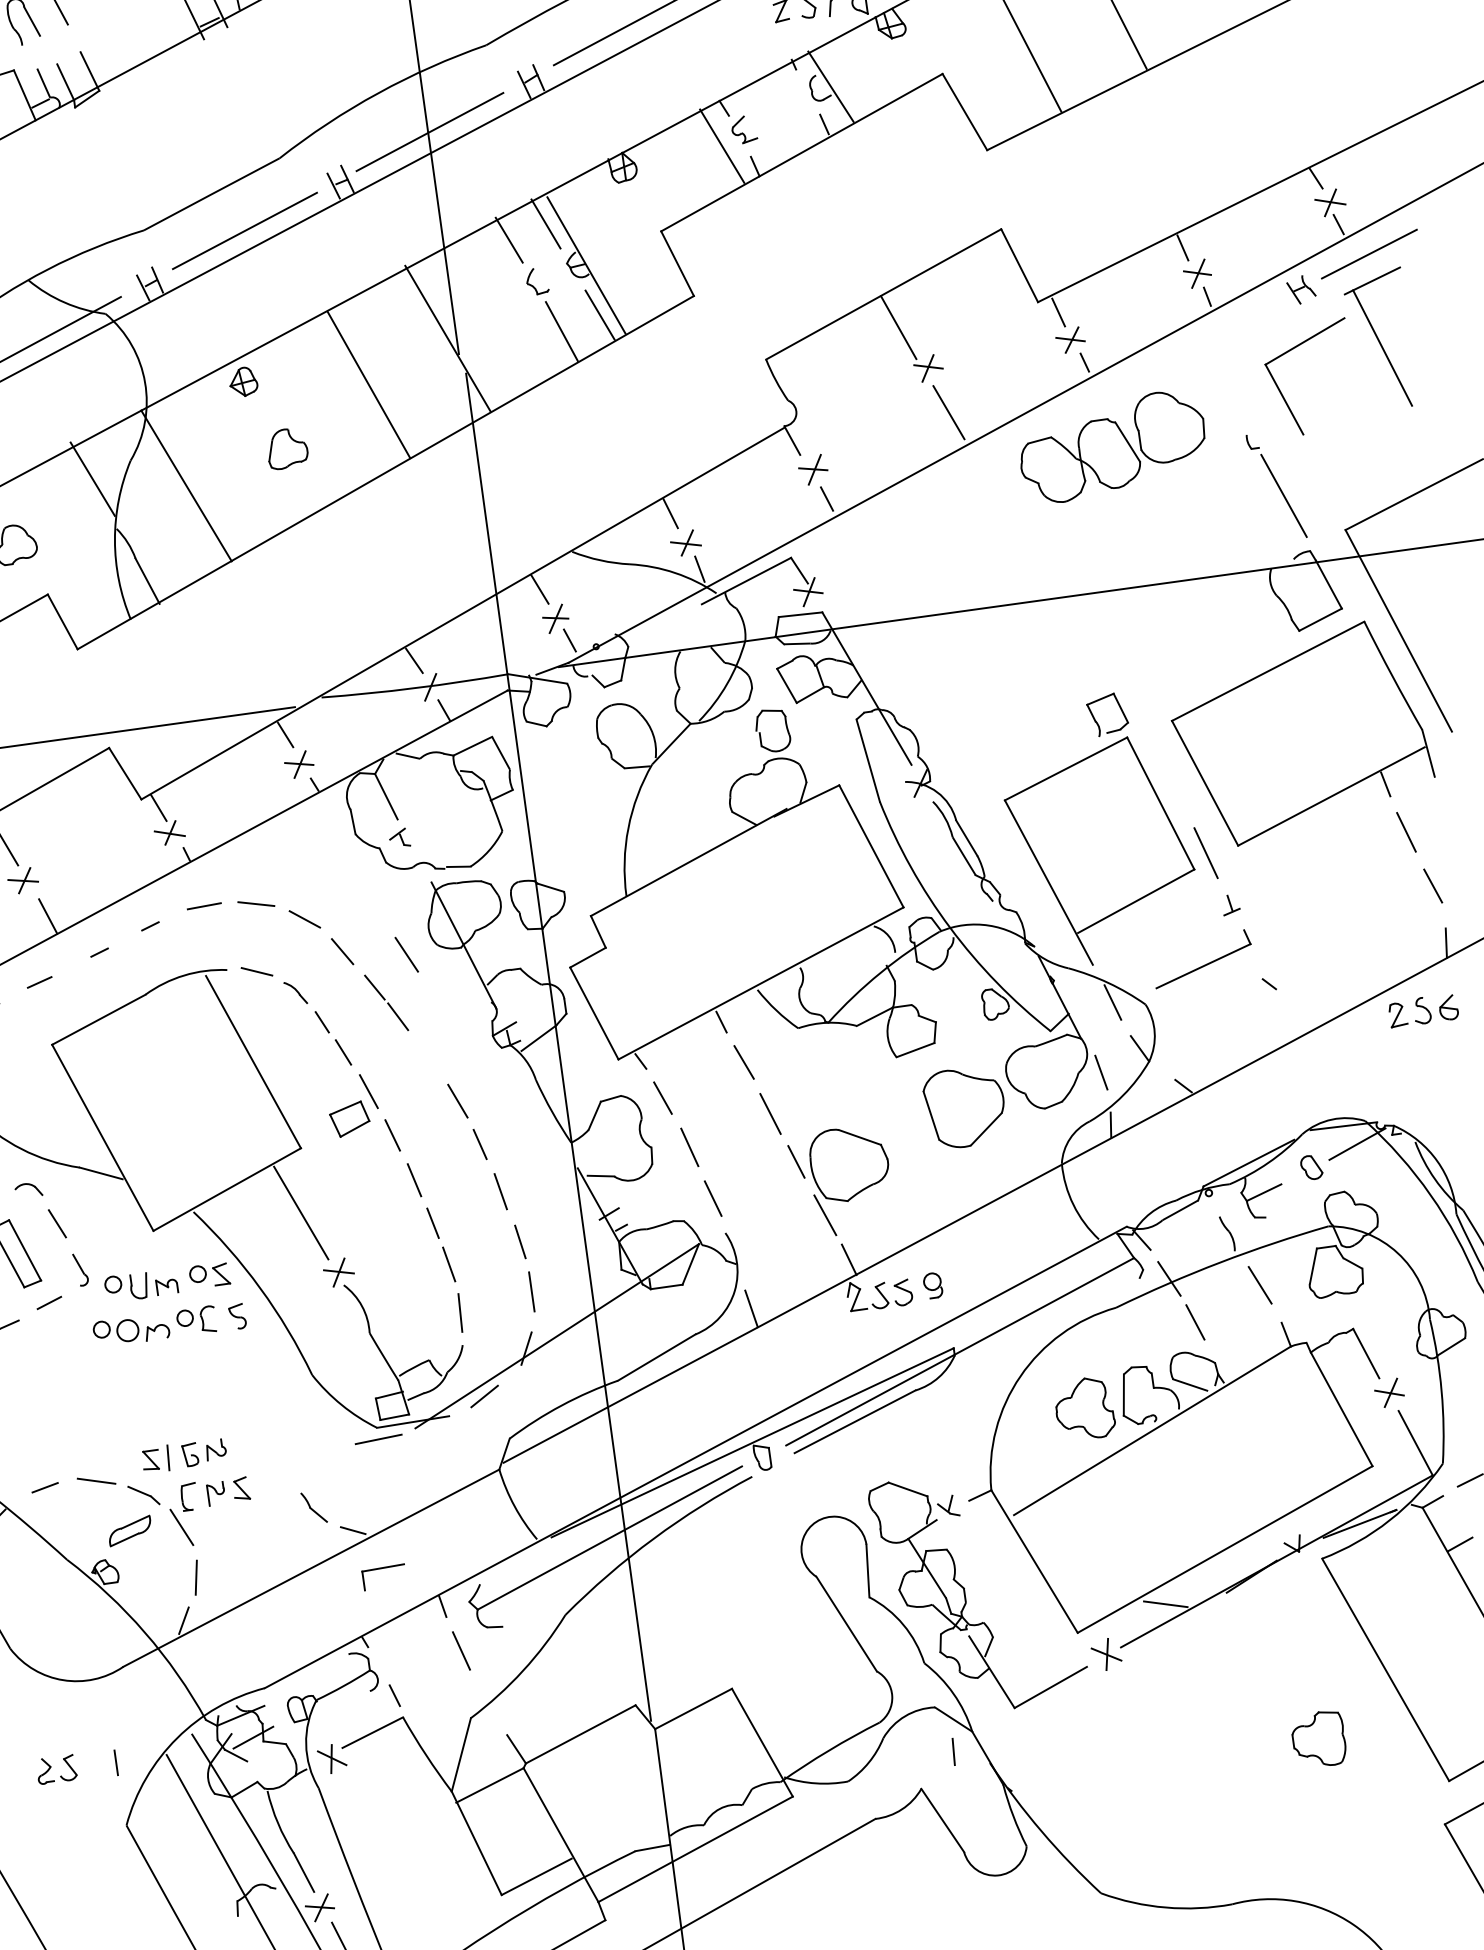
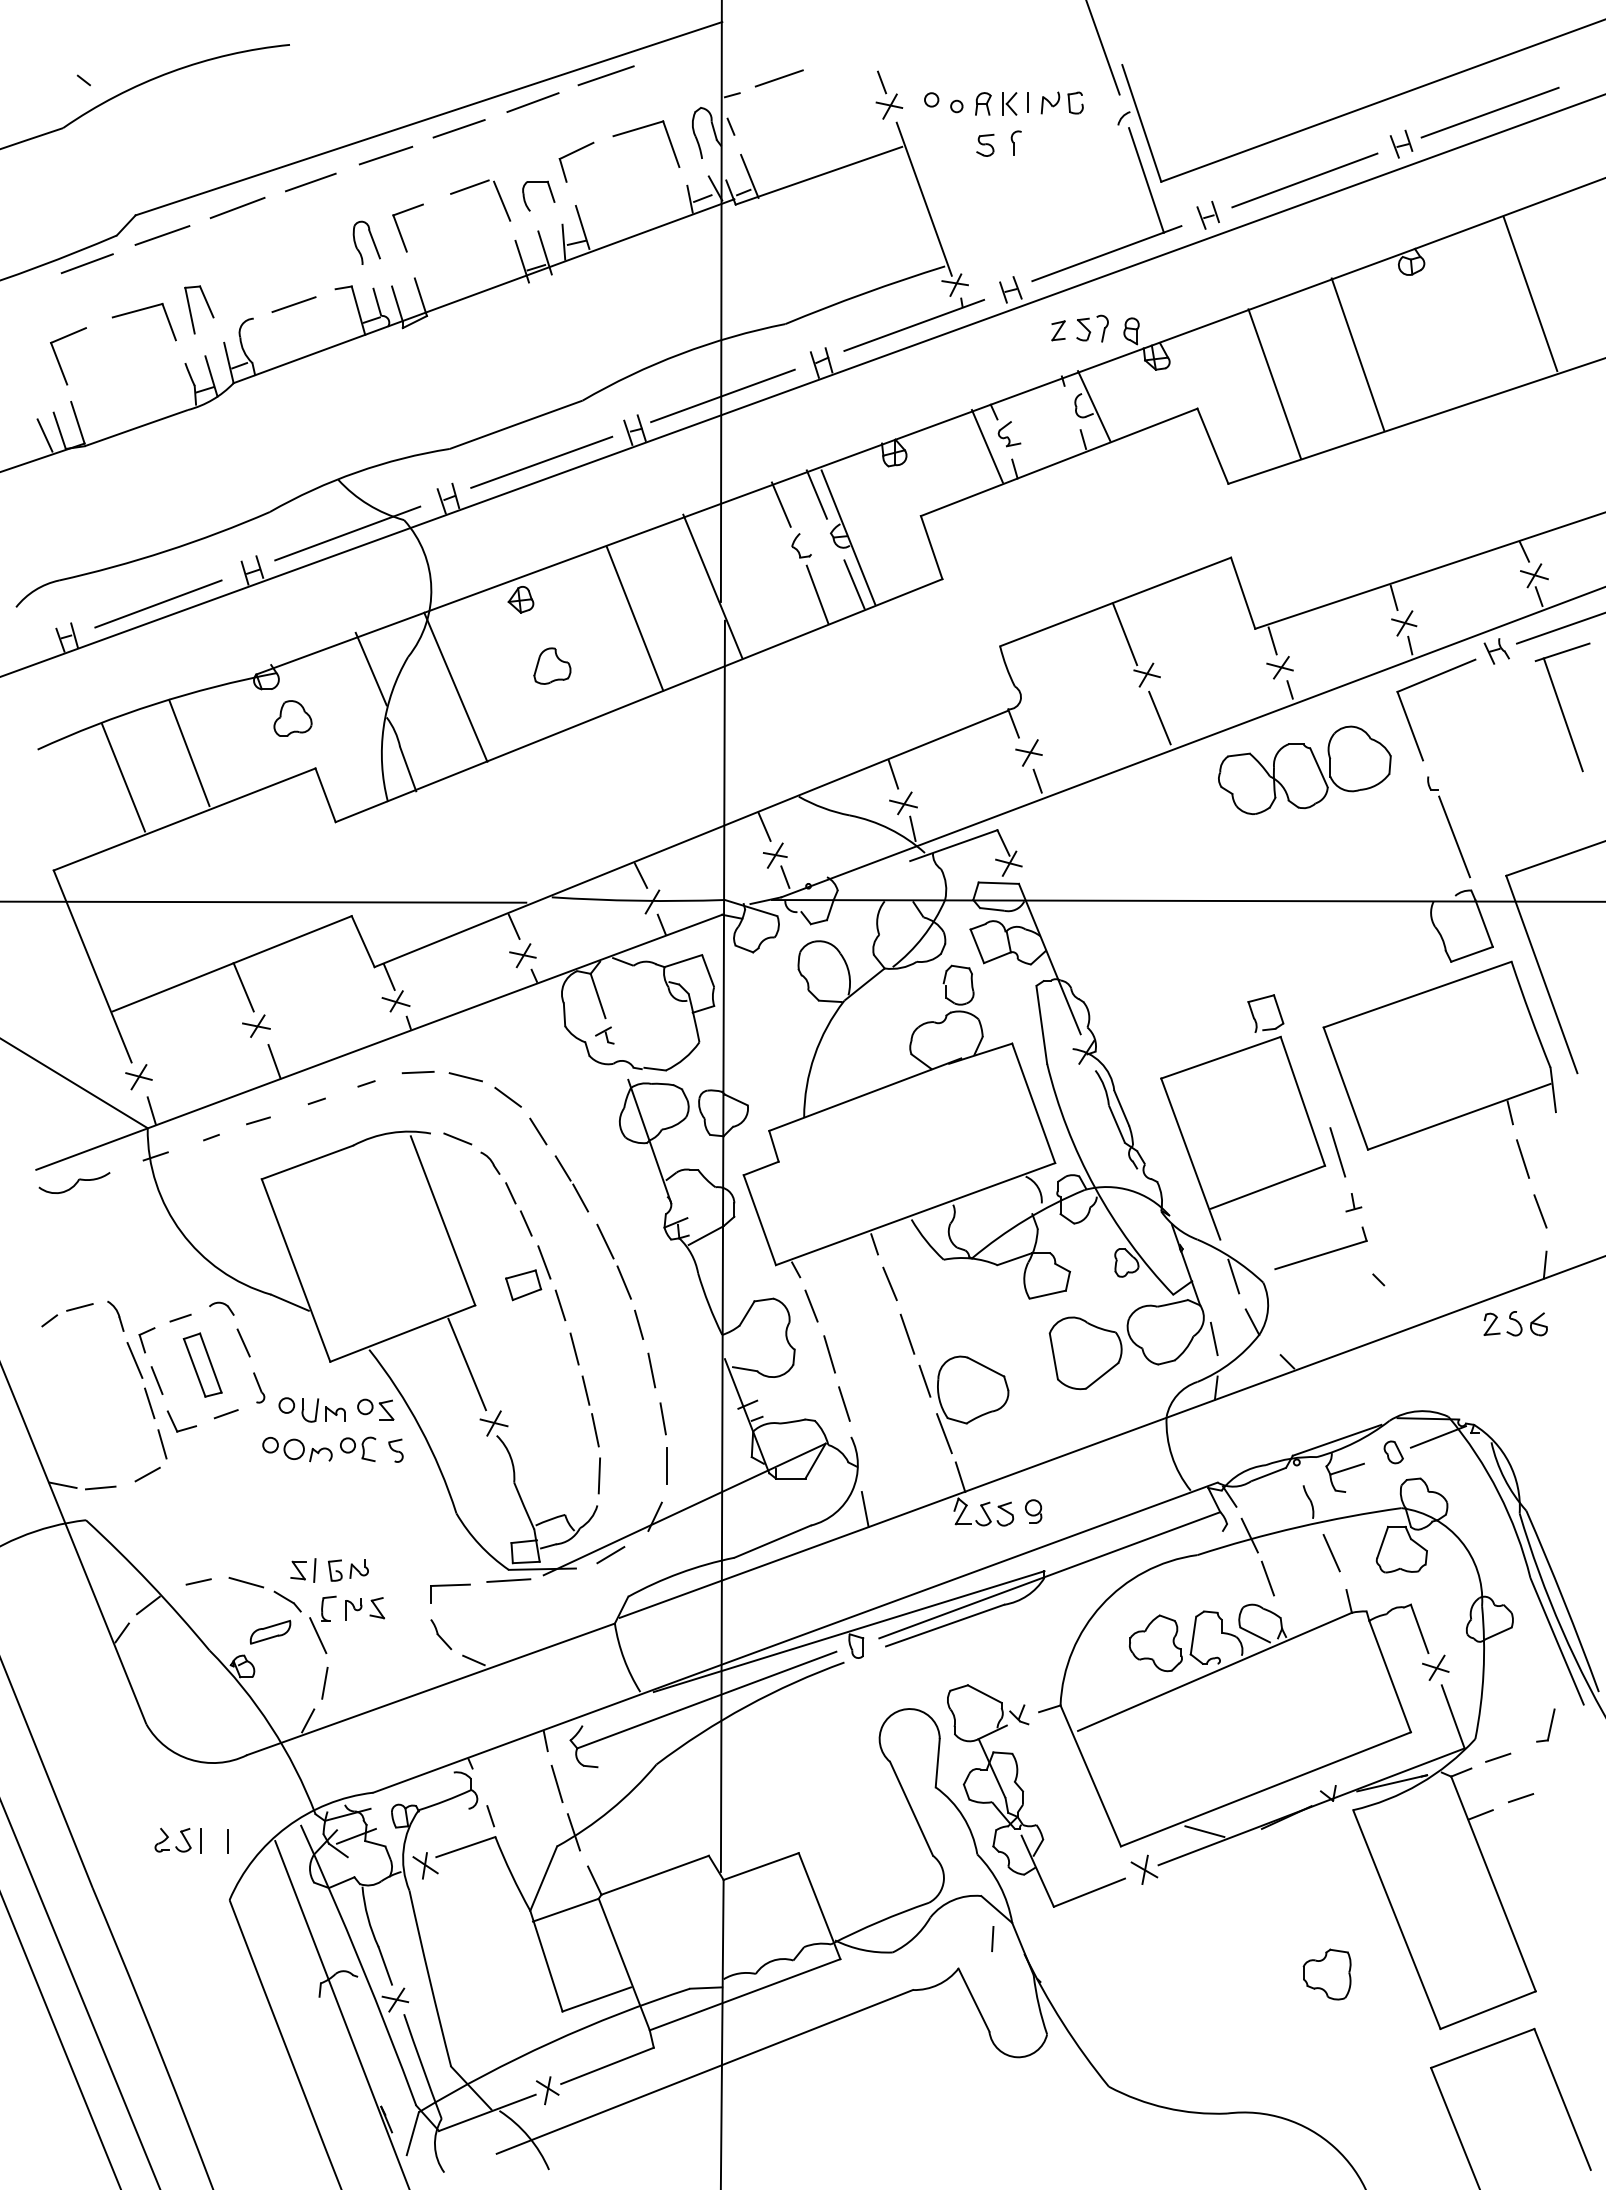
part: (1282, 393) -> (1409, 720), moved
line: (406, 954) -> (605, 1241), moved
part: (383, 1569) -> (450, 1586), moved
line: (486, 1700) -> (573, 1832), added
line: (87, 1765) -> (201, 1840), added

